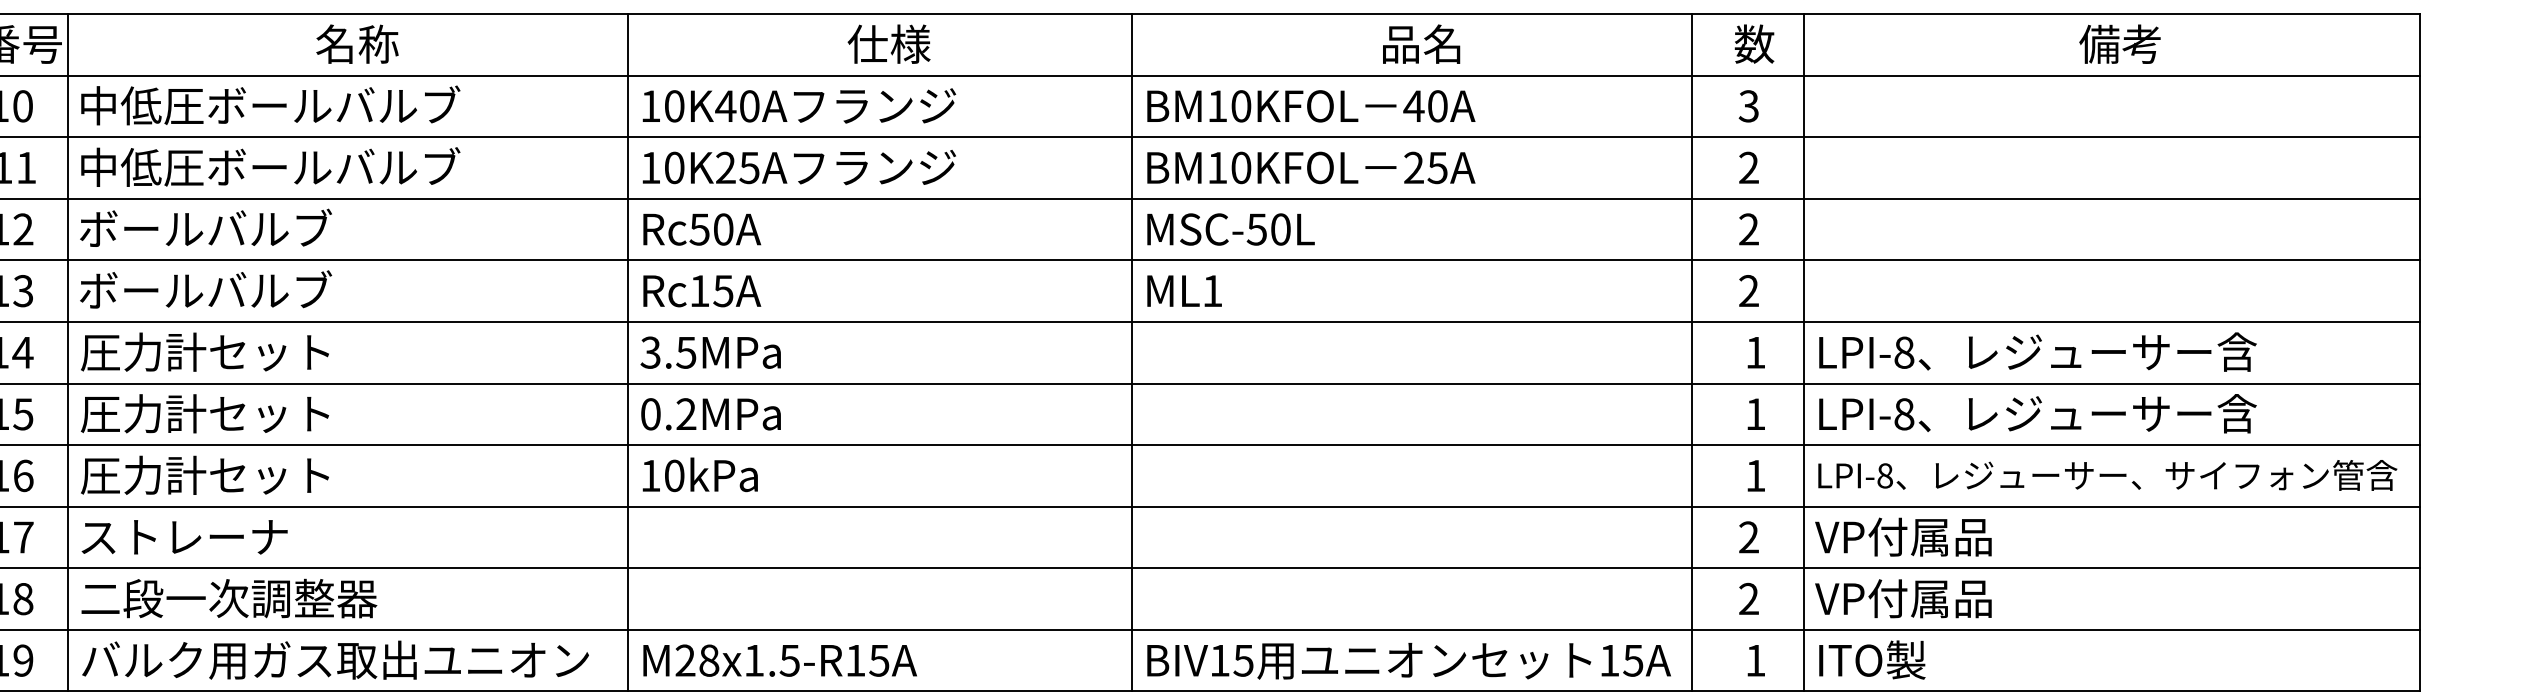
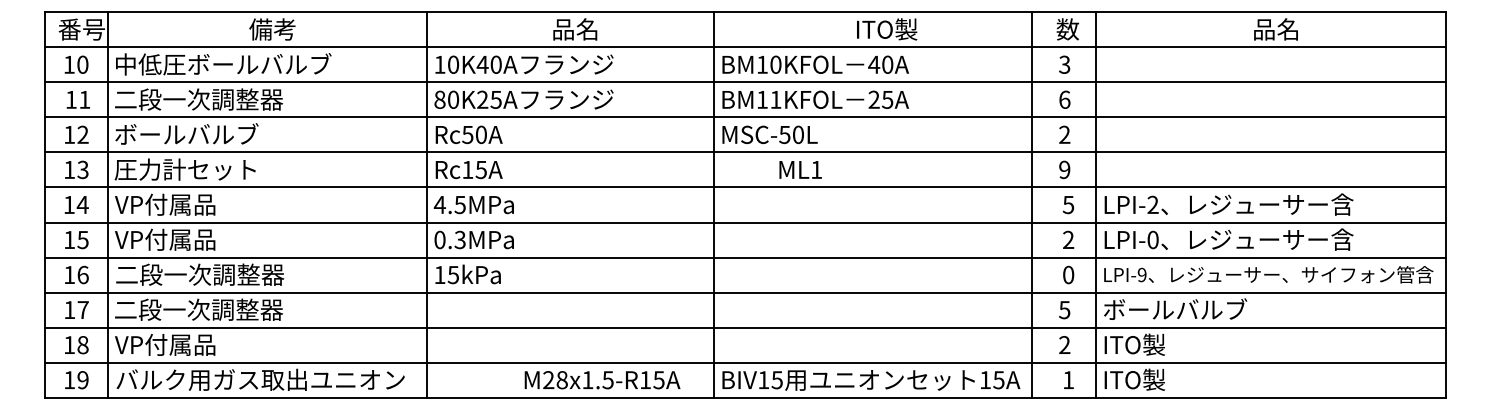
text: (356, 44) -> (272, 29), 名称 -> 備考
text: (889, 44) -> (575, 29), 仕様 -> 品名
text: (1435, 44) -> (886, 29), 品名 -> ITO製
text: (2119, 44) -> (1275, 29), 備考 -> 品名
text: (270, 167) -> (223, 99), 中低圧ボールバルブ -> 二段一次調整器
text: (649, 167) -> (439, 99), 10K25A -> 80K25A
text: (1240, 167) -> (775, 99), BM10KFOL -> BM11KFOL
text: (1748, 167) -> (1064, 99), 2 -> 6
text: (205, 290) -> (186, 169), ボールバルブ -> 圧力計セット
text: (1184, 290) -> (800, 169), moved
text: (1748, 292) -> (1064, 170), 2 -> 9
text: (203, 351) -> (185, 204), 圧力計セット -> VP付属品
text: (649, 351) -> (439, 204), 3.5MPa -> 4.5MPa
text: (1903, 351) -> (1152, 204), LPI-8 -> LPI-2
text: (1755, 353) -> (1068, 205), 1 -> 5
text: (203, 413) -> (185, 239), 圧力計セット -> VP付属品
text: (1755, 413) -> (1068, 239), 1 -> 2
text: (1903, 413) -> (1152, 239), LPI-8 -> LPI-0
text: (685, 415) -> (459, 240), 0.2MPa -> 0.3MPa
text: (228, 474) -> (199, 274), 圧力計セット -> 二段一次調整器
text: (674, 474) -> (453, 274), 10kPa -> 15kPa
text: (1755, 474) -> (1068, 274), 1 -> 0
text: (1883, 474) -> (1141, 274), LPI-8 -> LPI-9
text: (228, 536) -> (199, 309), ストレーナ -> 二段一次調整器
text: (1748, 536) -> (1064, 309), 2 -> 5
text: (1941, 536) -> (1174, 309), VP付属品 -> ボールバルブ
text: (228, 597) -> (199, 344), 二段一次調整器 -> VP付属品
text: (1903, 597) -> (1152, 344), VP付属品 -> ITO製
text: (780, 661) -> (602, 380), moved

